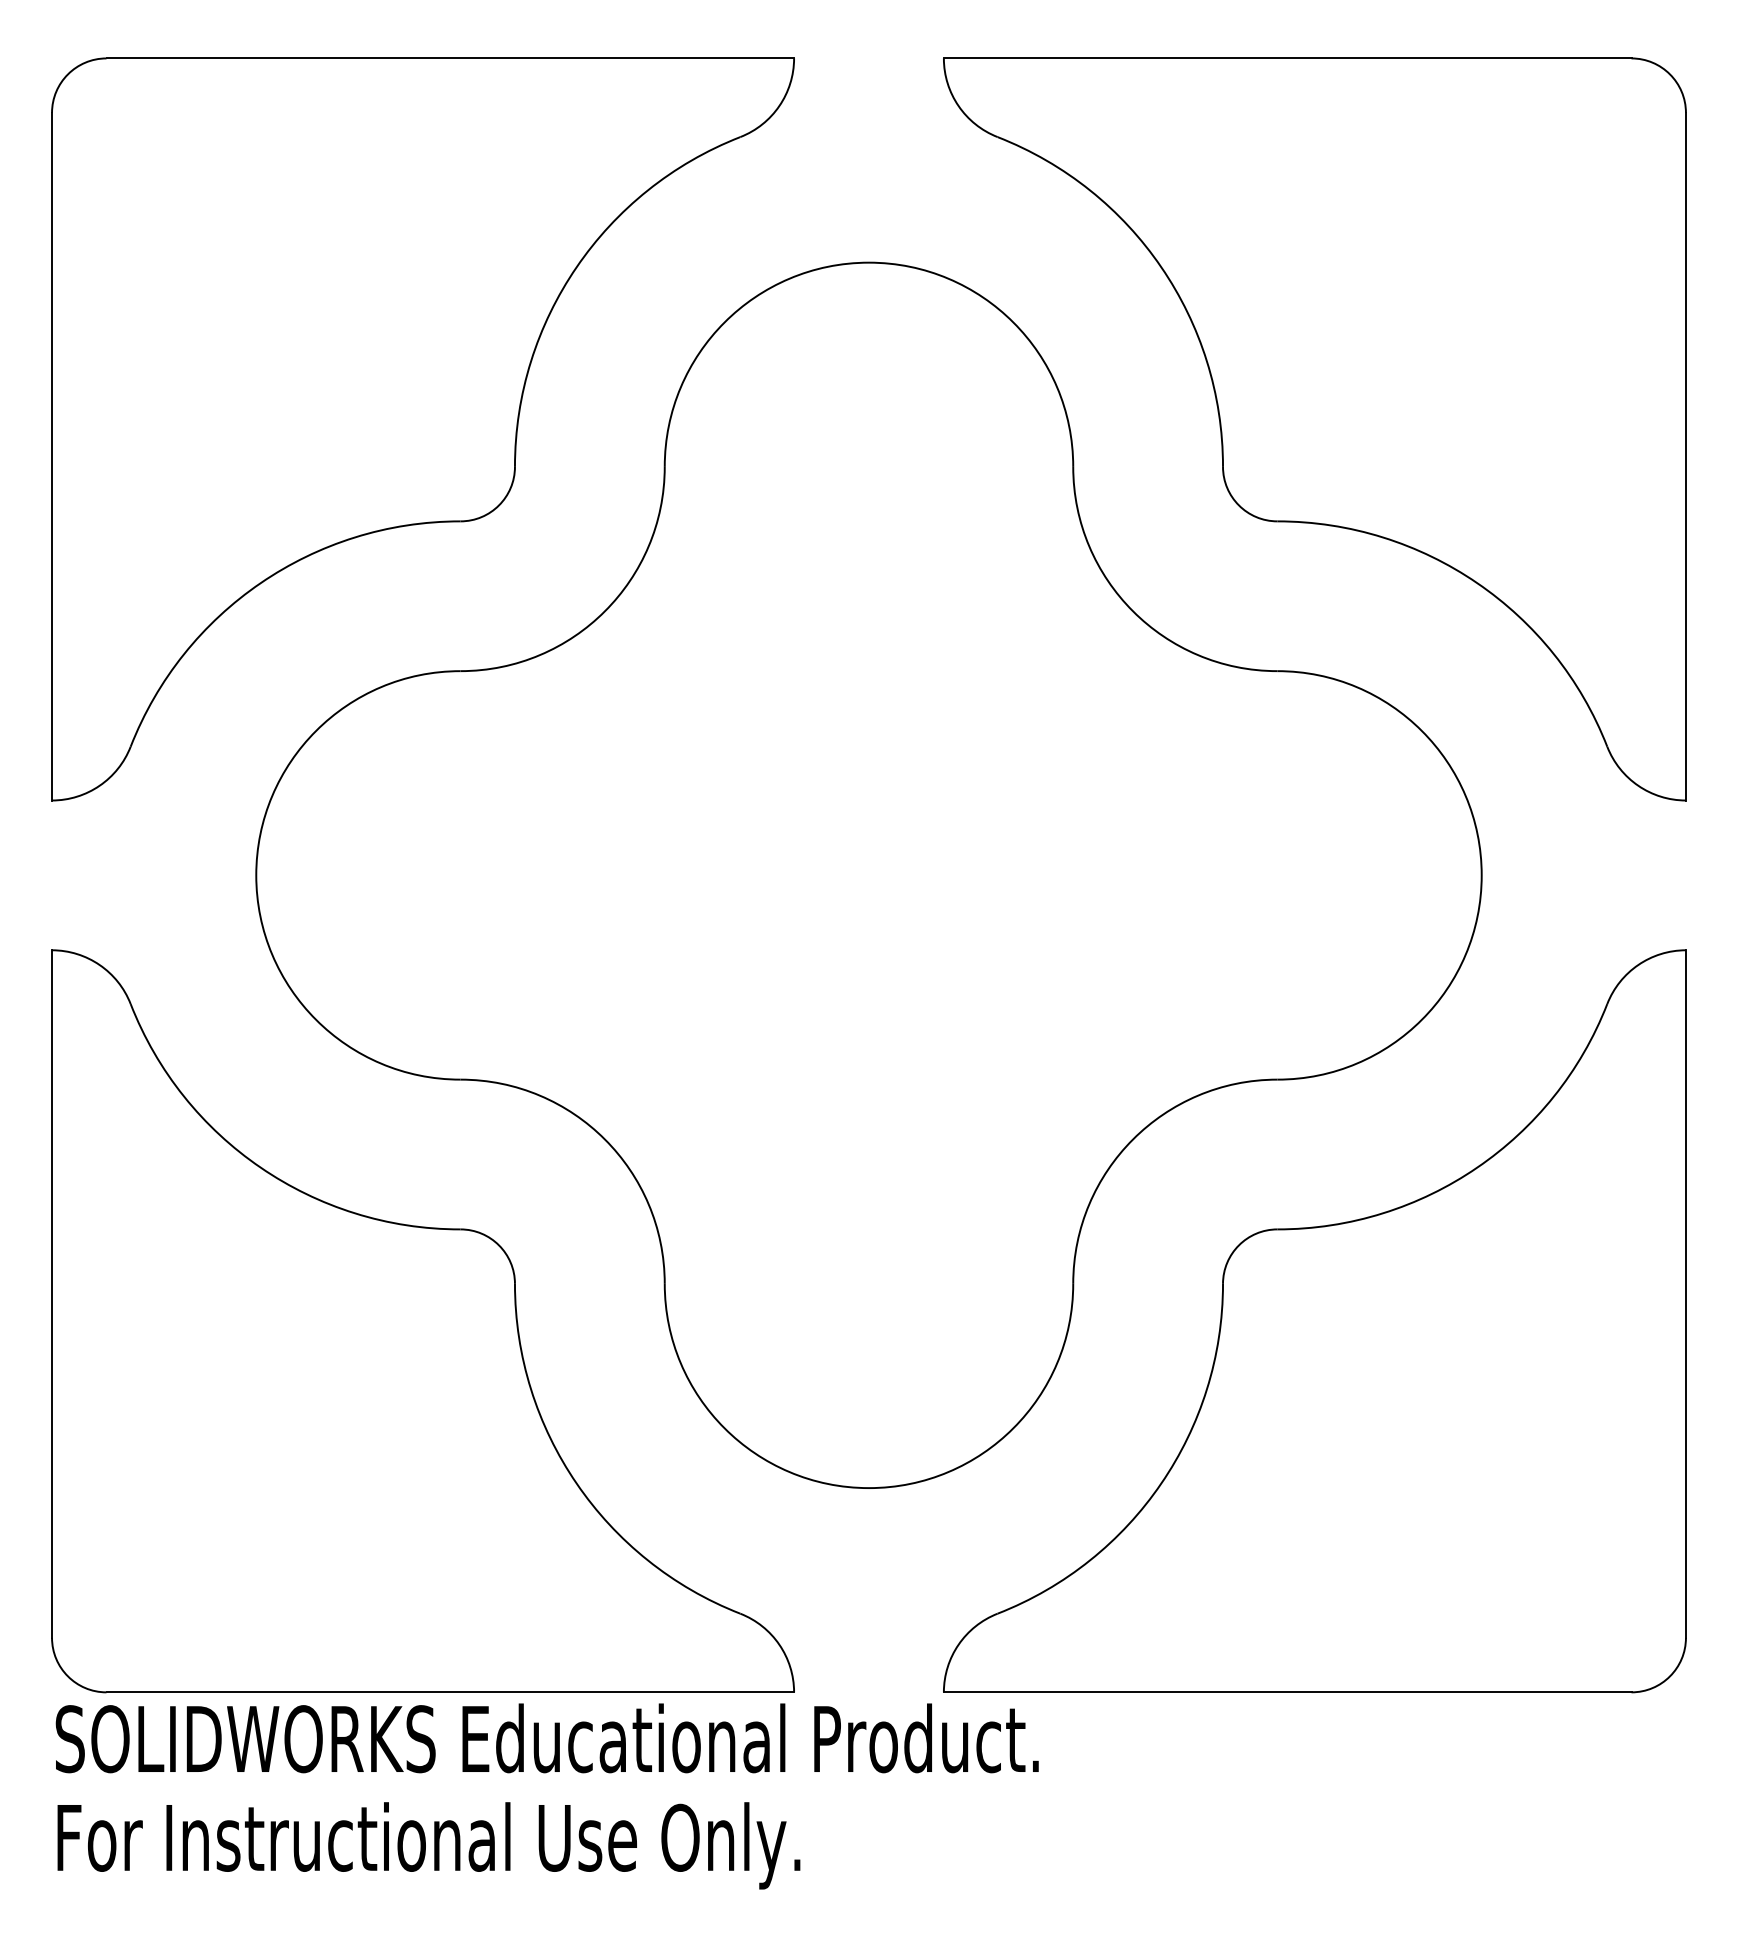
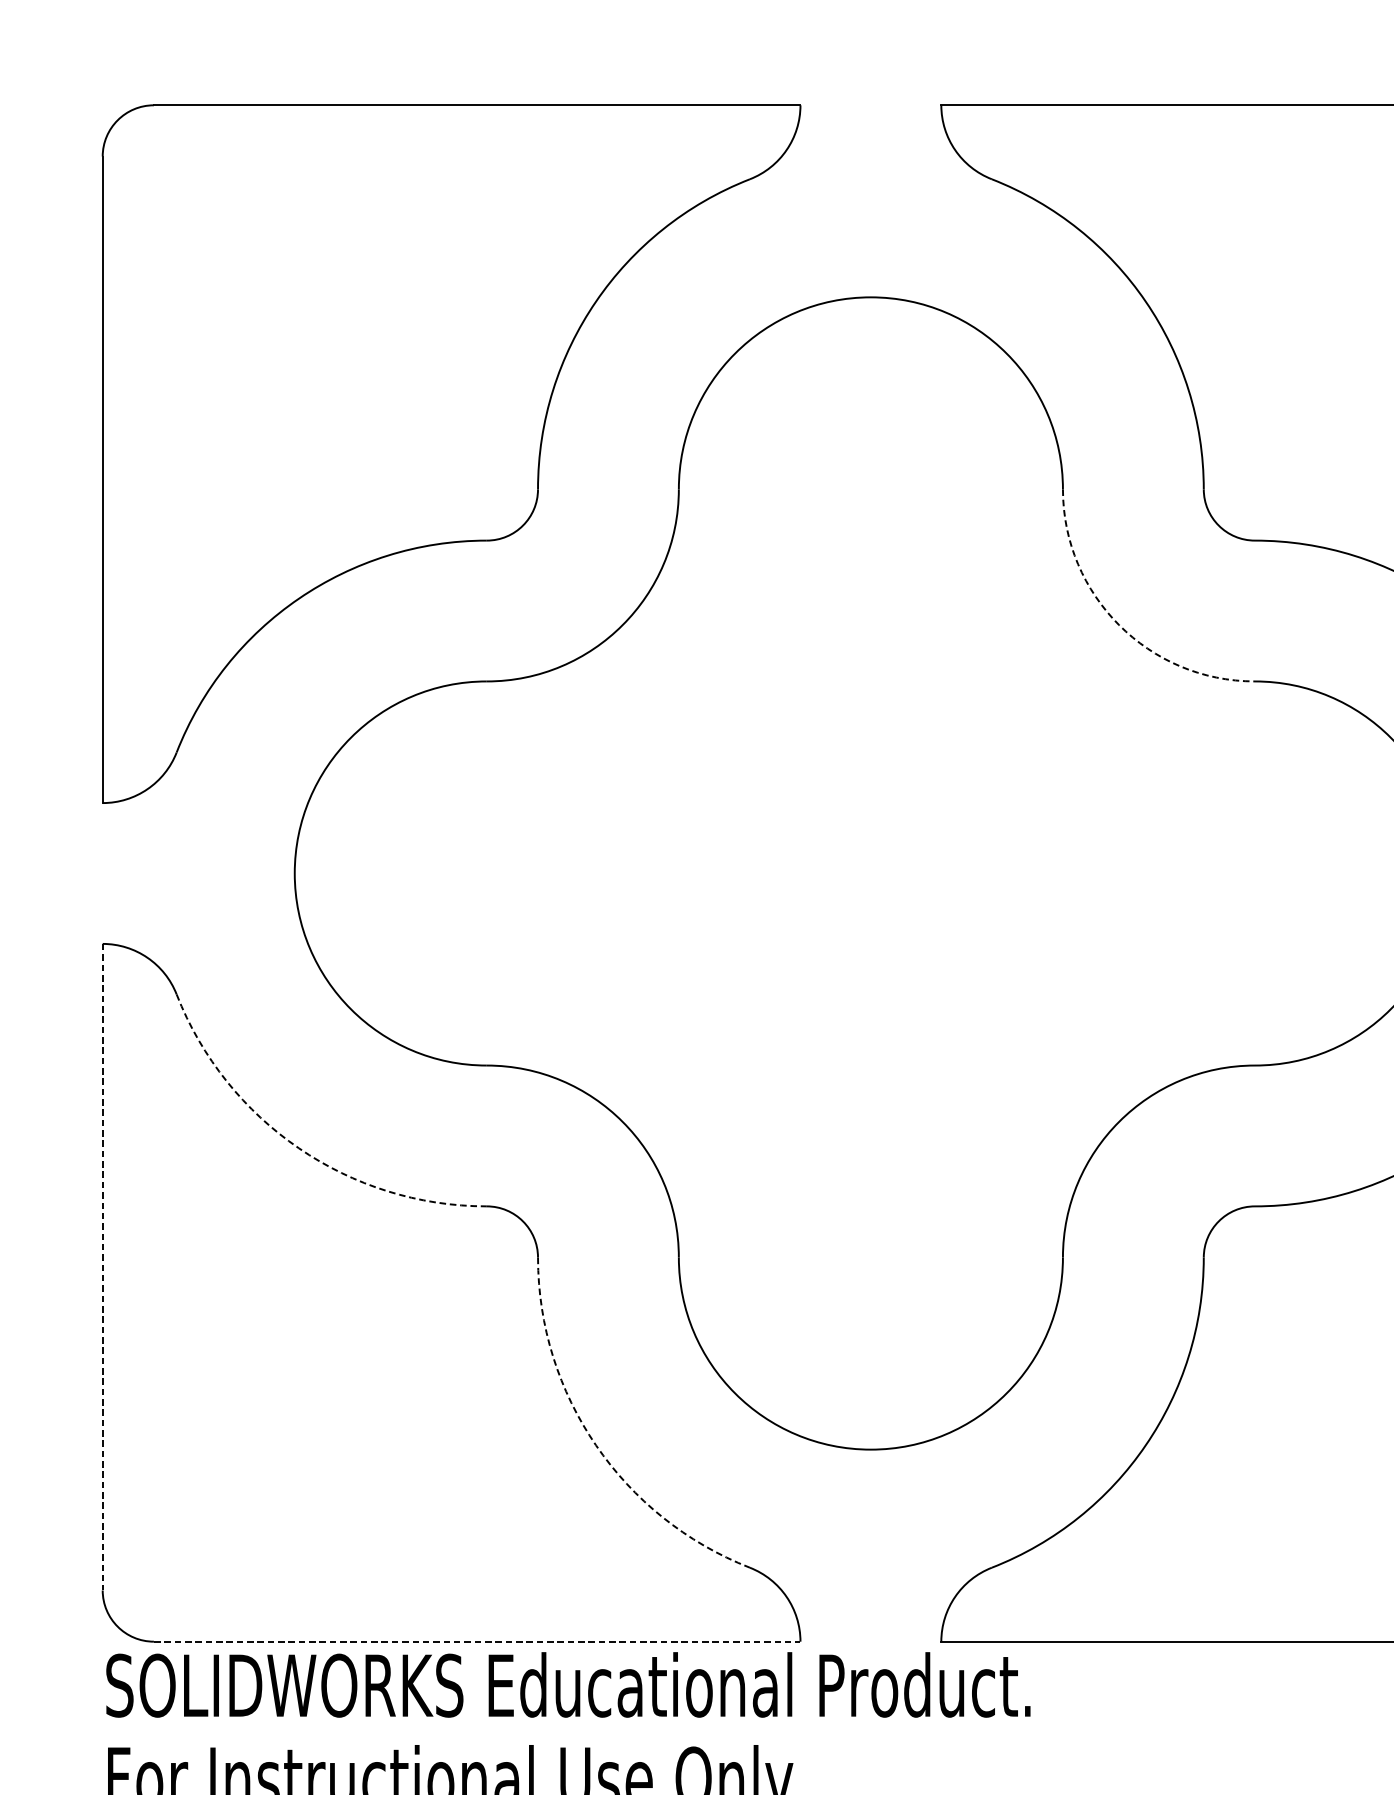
arc: (1133, 611) -> (1119, 625), solid -> dashed
arc: (260, 1167) -> (298, 1148), solid -> dashed
line: (52, 1294) -> (103, 1267), solid -> dashed
arc: (576, 1483) -> (595, 1445), solid -> dashed
line: (450, 1692) -> (477, 1641), solid -> dashed

